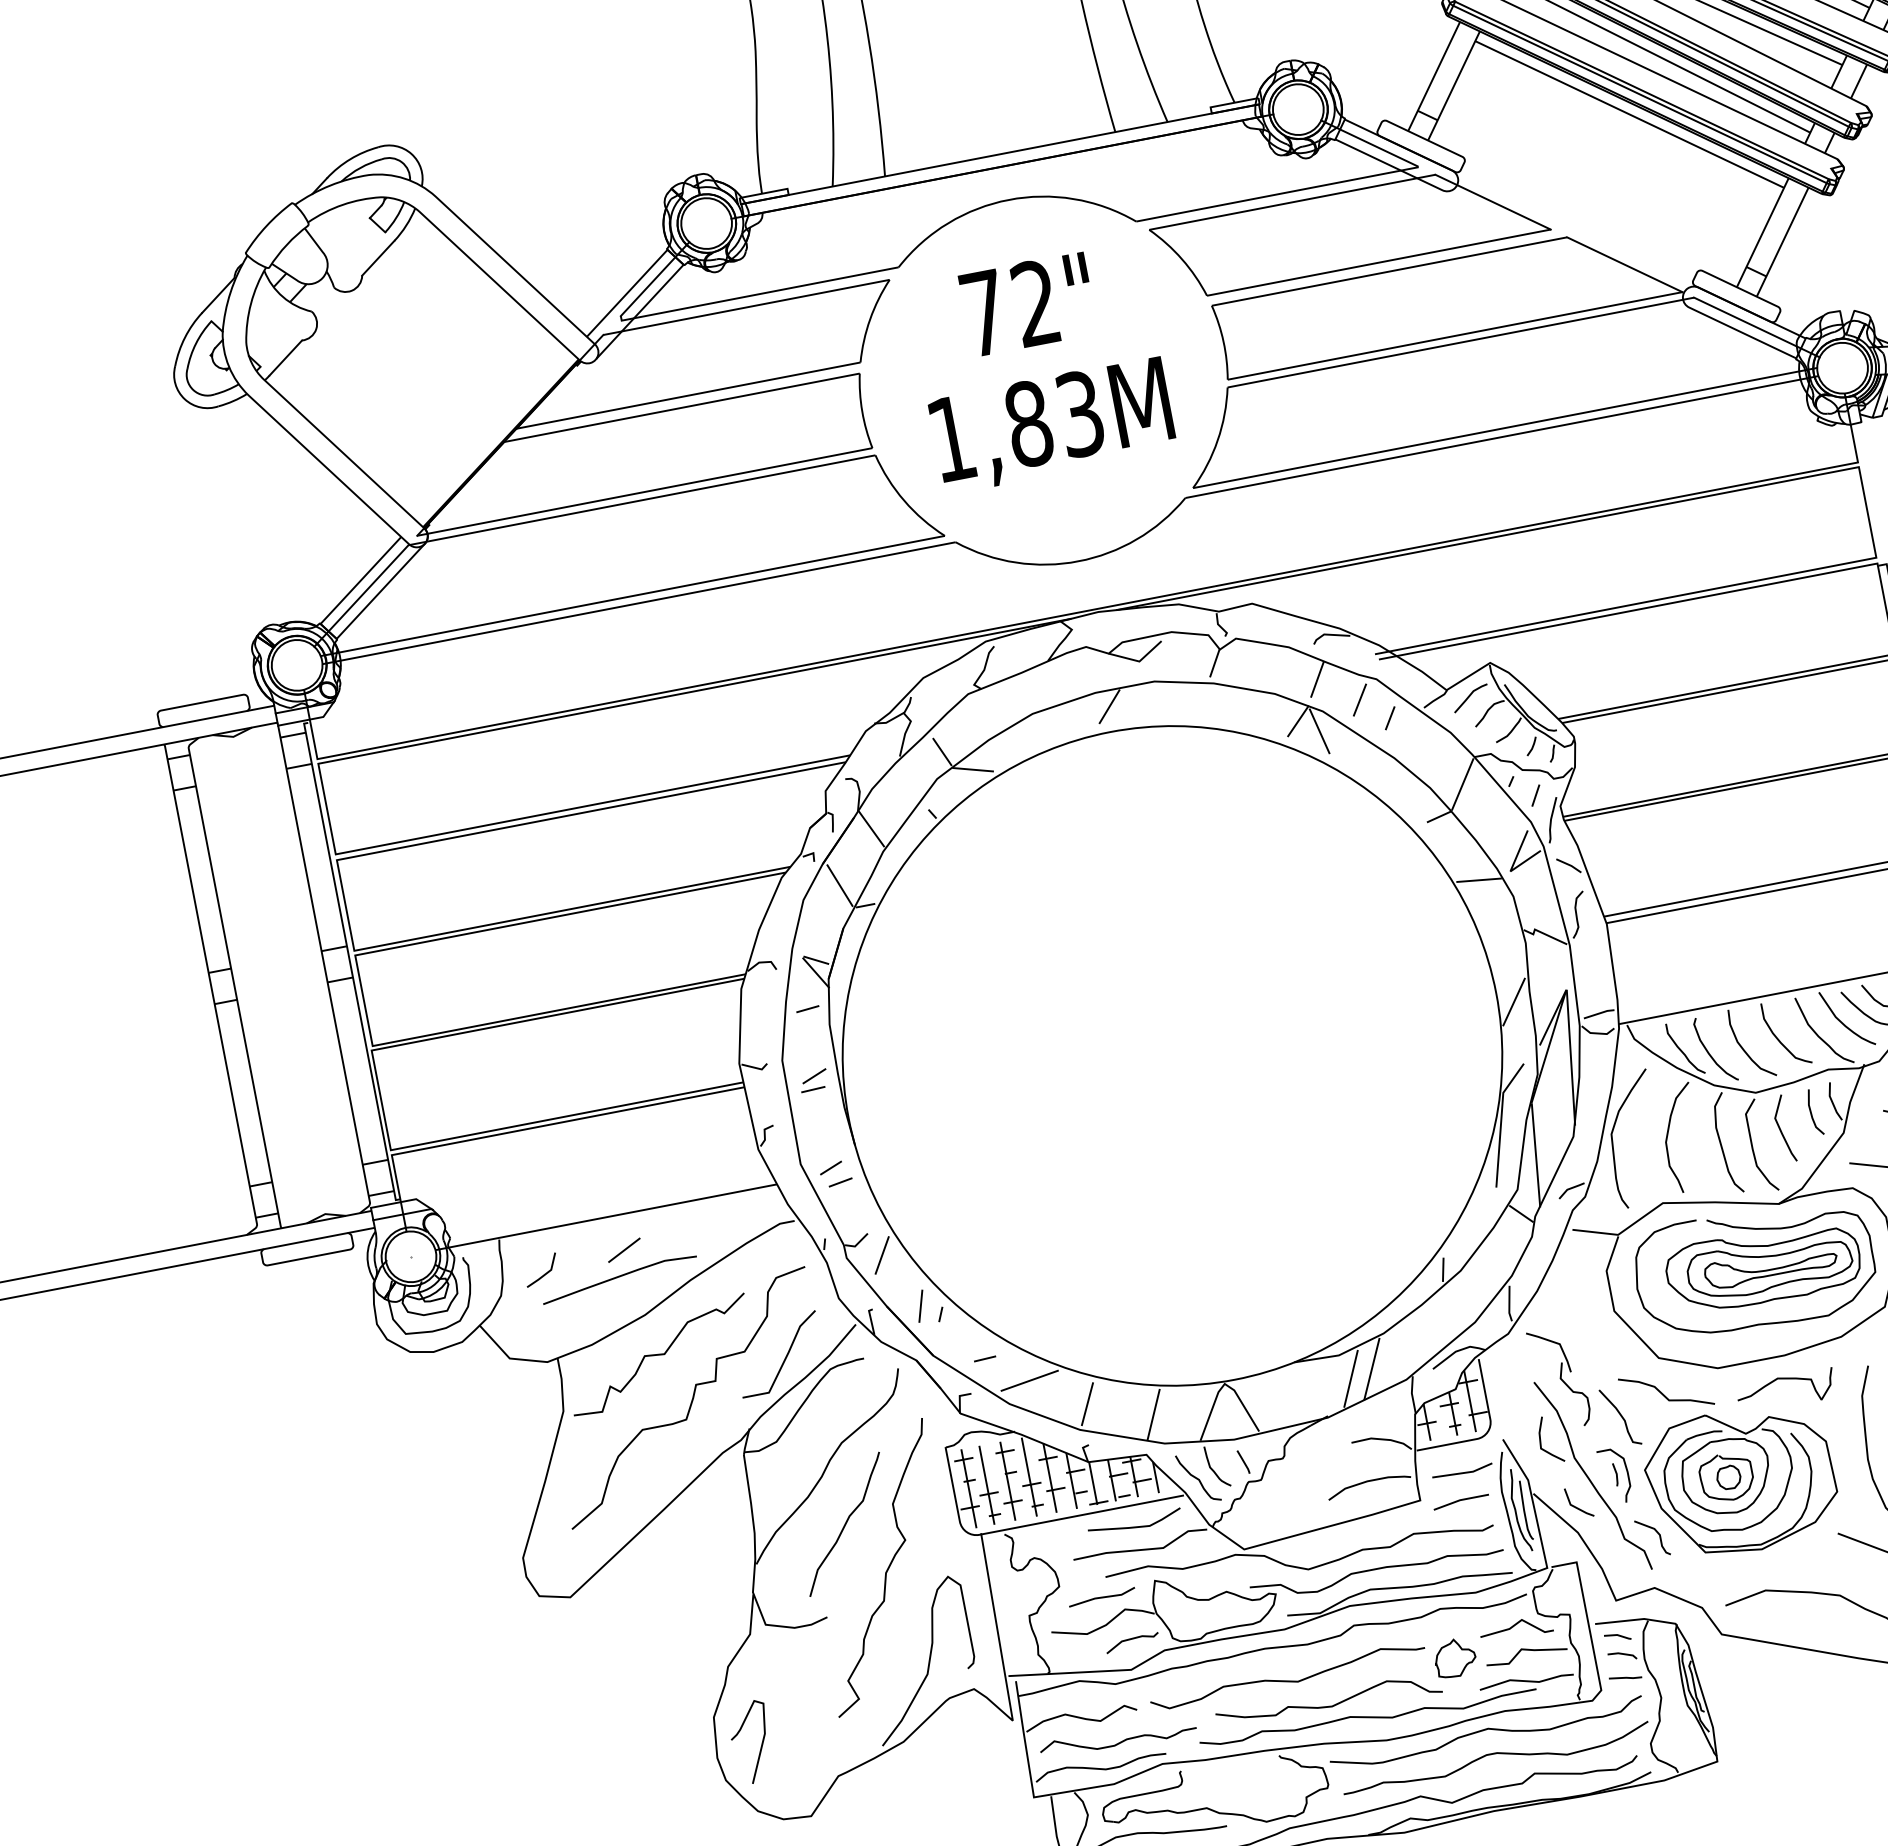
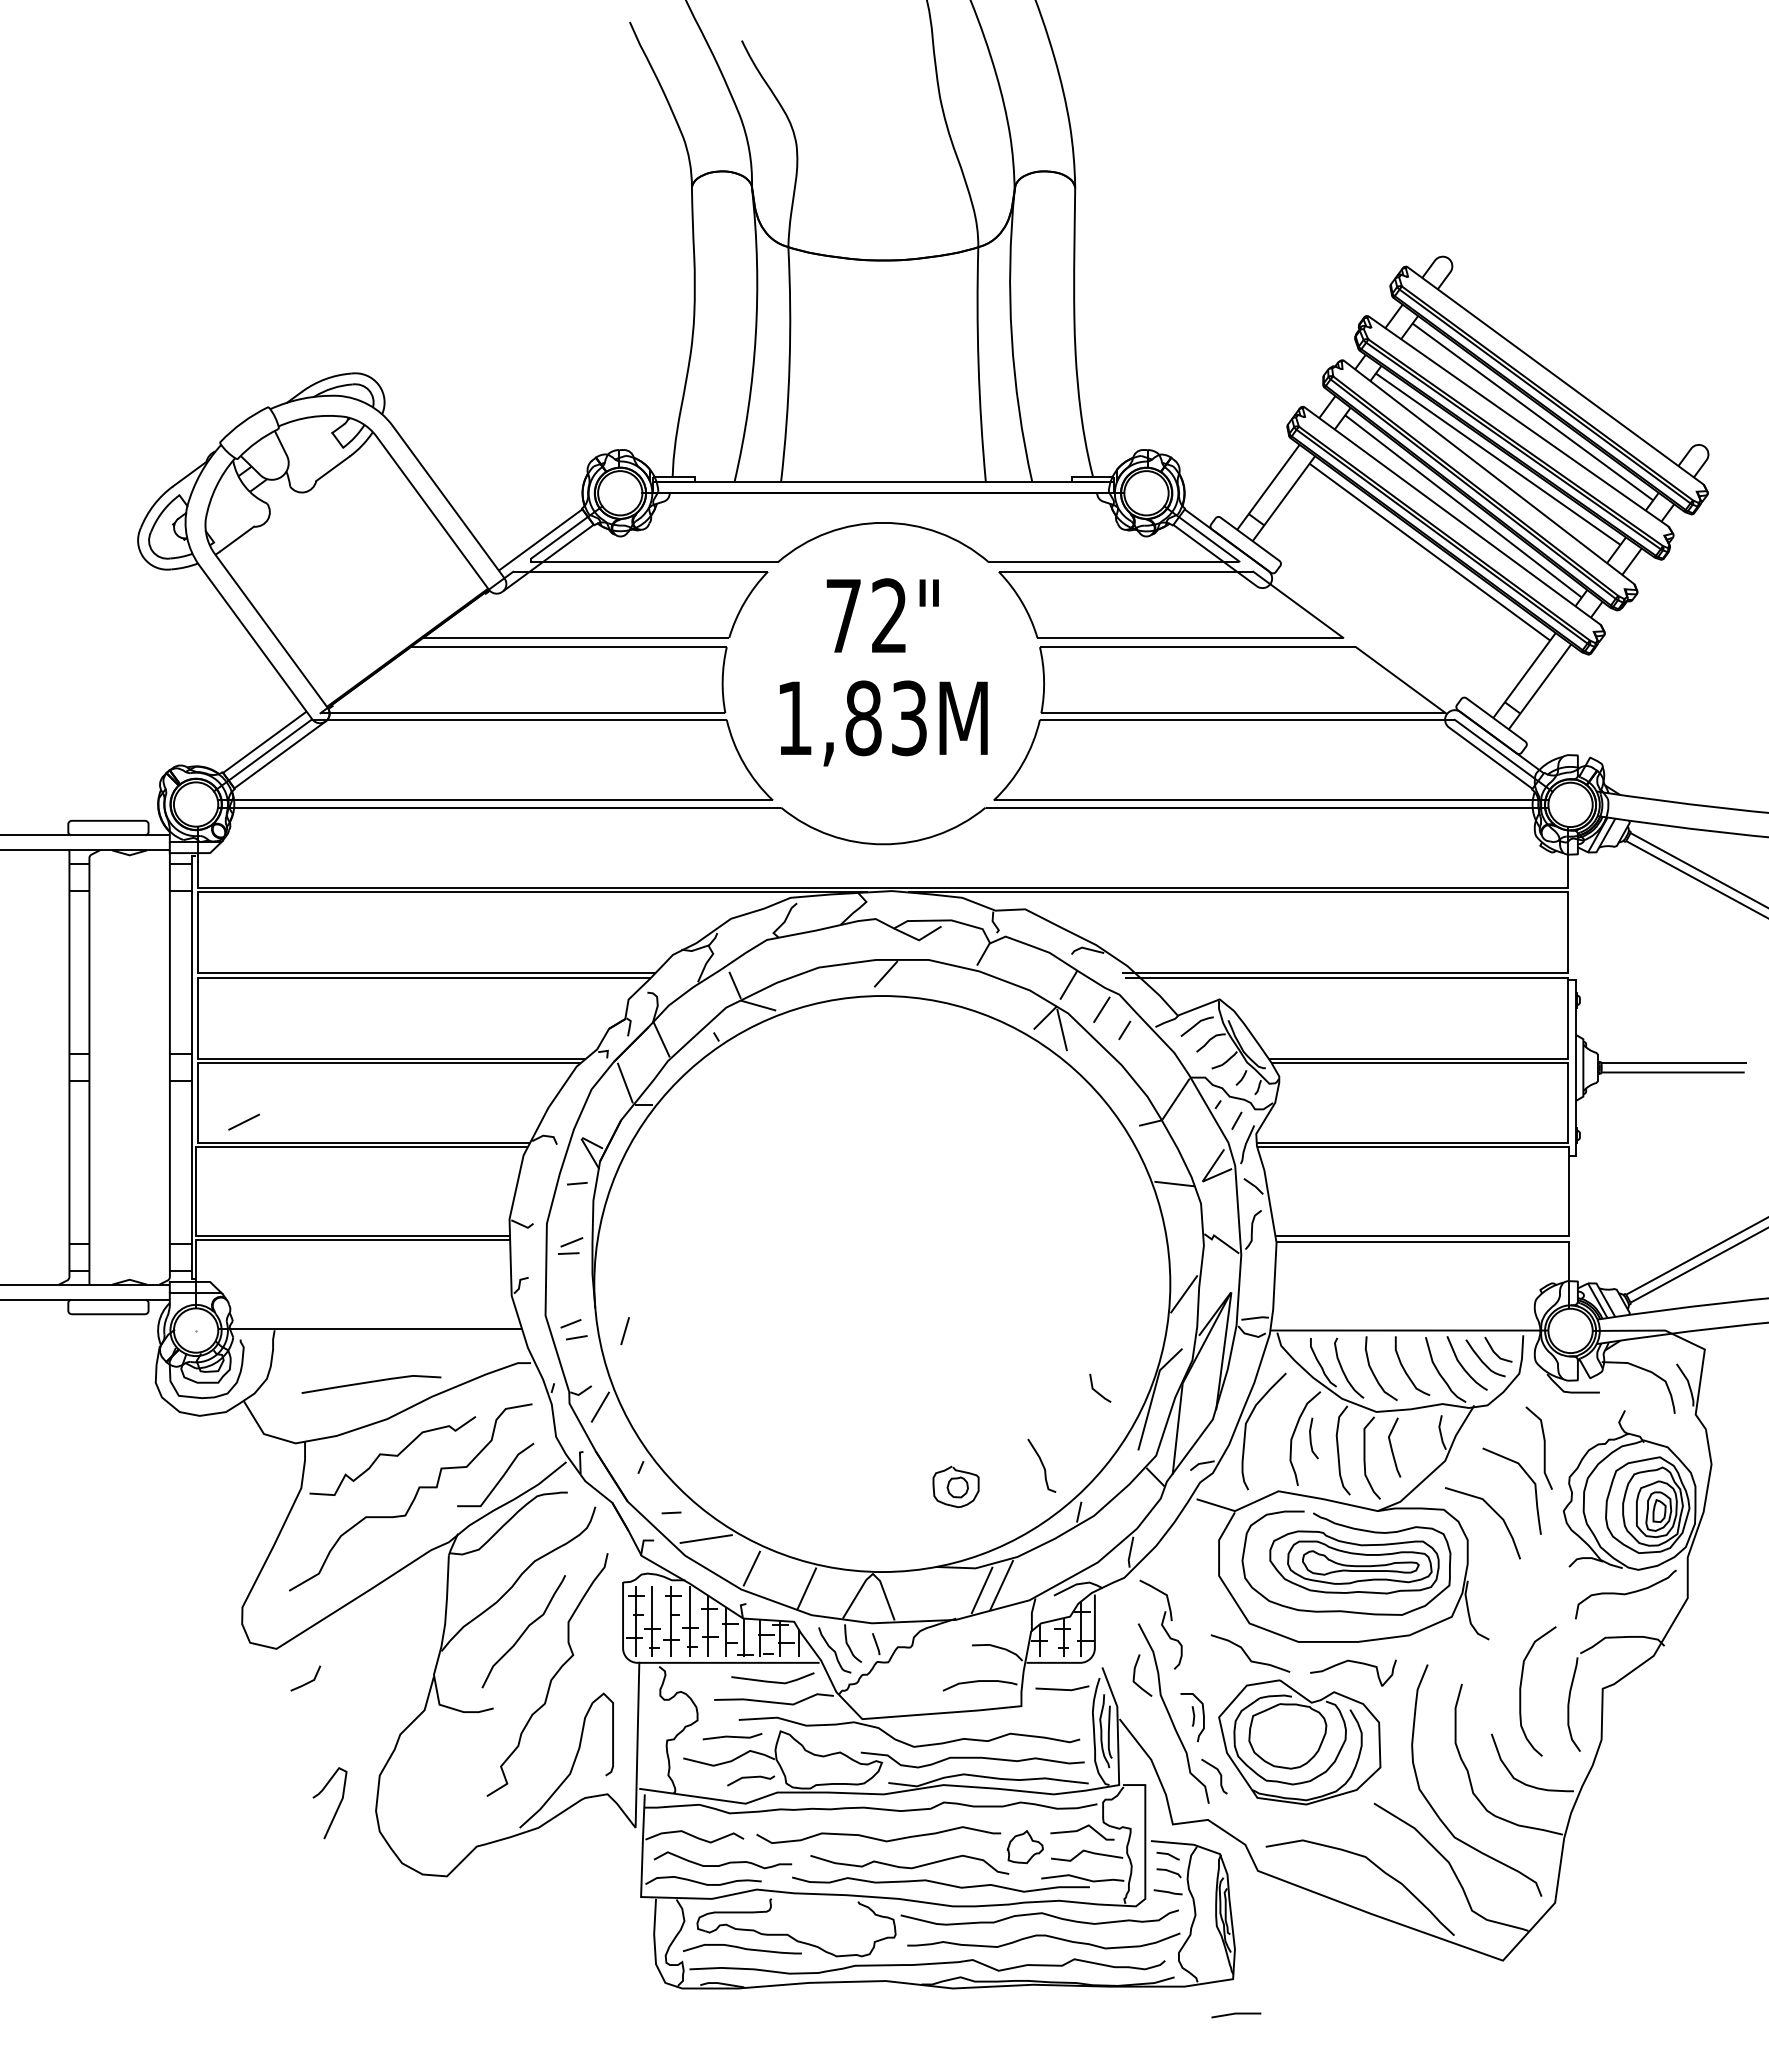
line: (1812, 1112) -> (1311, 1438), moved
line: (623, 1249) -> (243, 1121), moved
line: (543, 1274) -> (306, 1682), moved
line: (920, 1306) -> (624, 1331), moved
curve: (1619, 1415) -> (1041, 1464), moved
part: (1726, 1476) -> (955, 1486), moved
line: (1461, 1501) -> (1236, 2014), moved
line: (1575, 1505) -> (1096, 1390), moved
curve: (760, 1745) -> (337, 1807), moved

